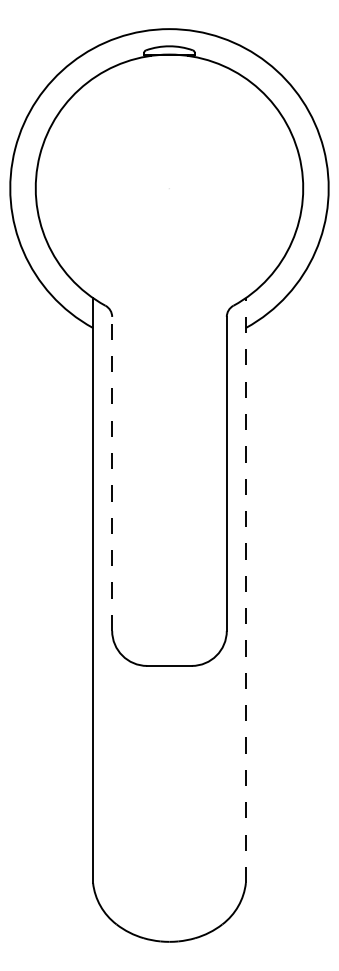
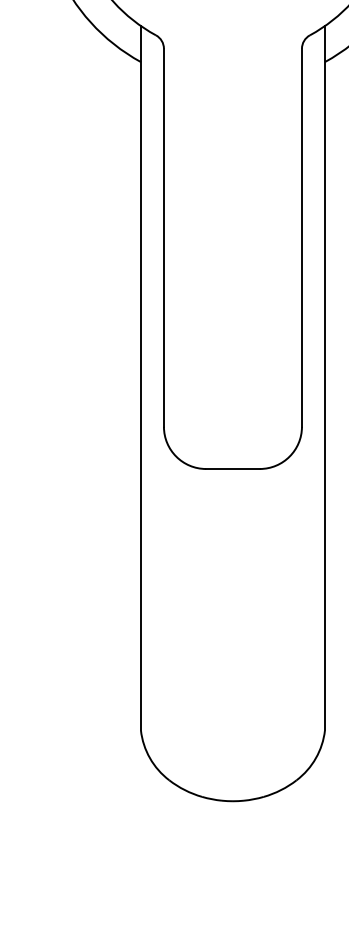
line: (112, 473) -> (164, 237), dashed -> solid
line: (245, 590) -> (324, 378), dashed -> solid

